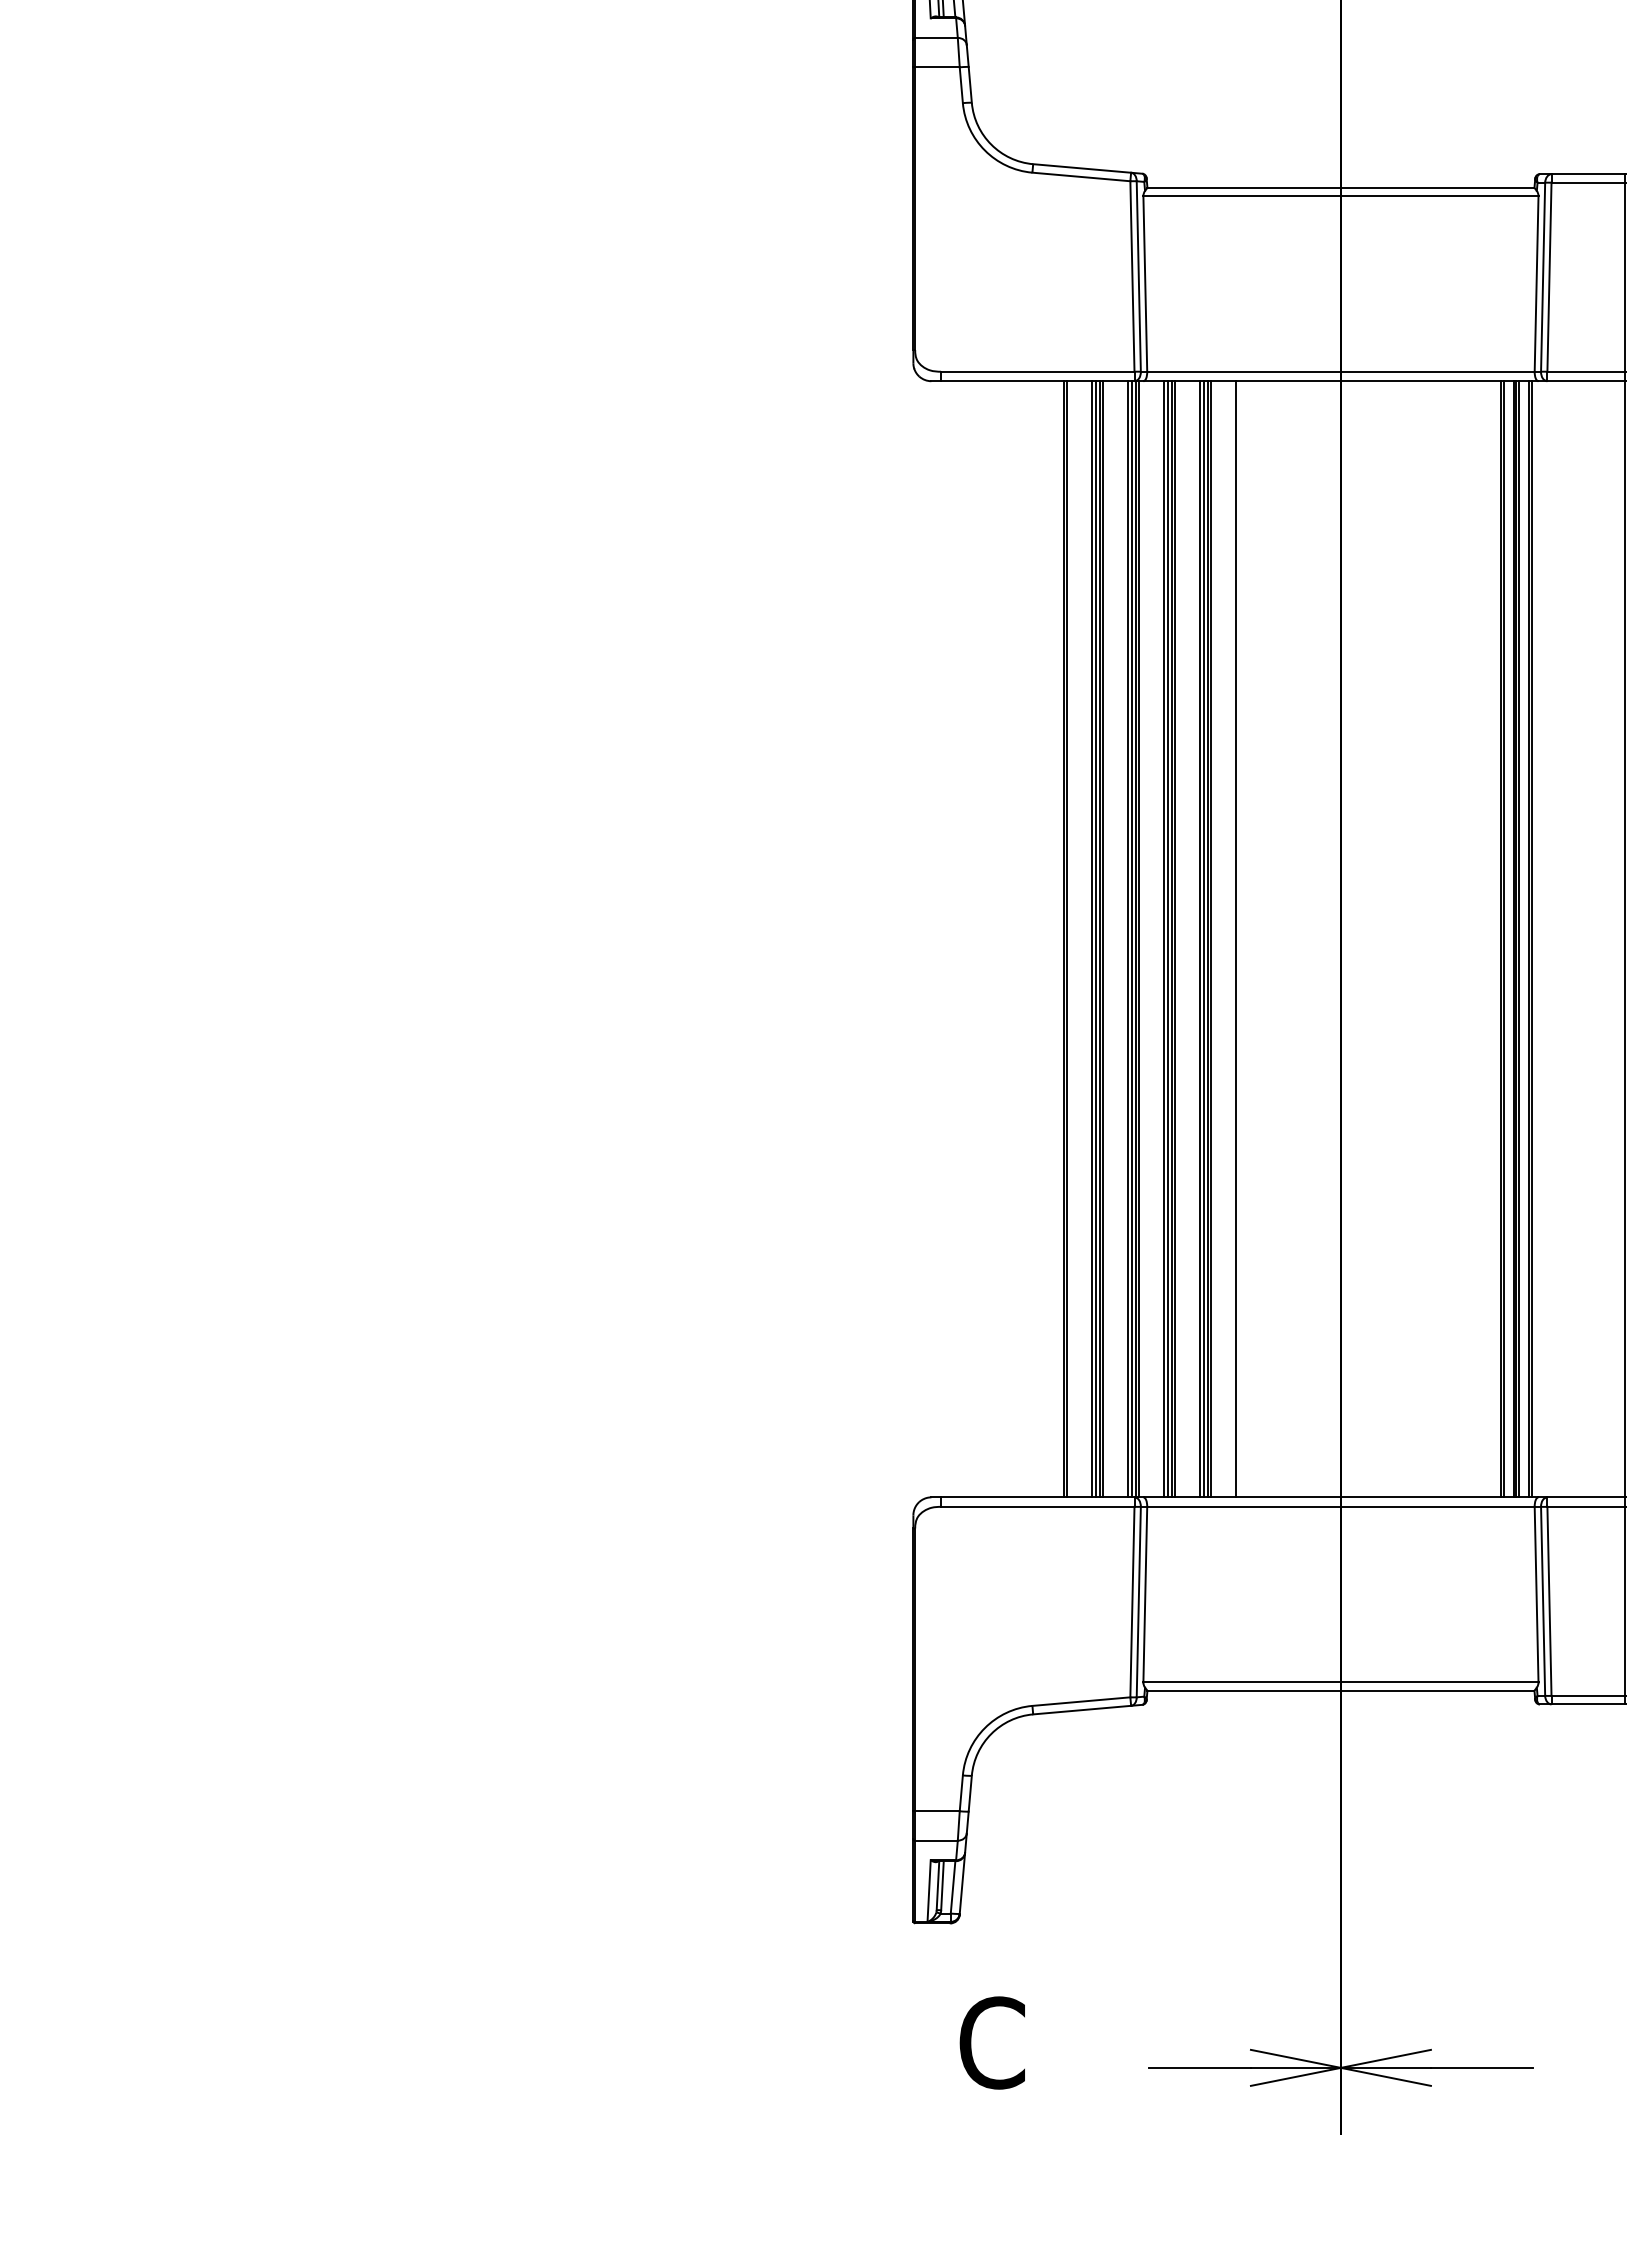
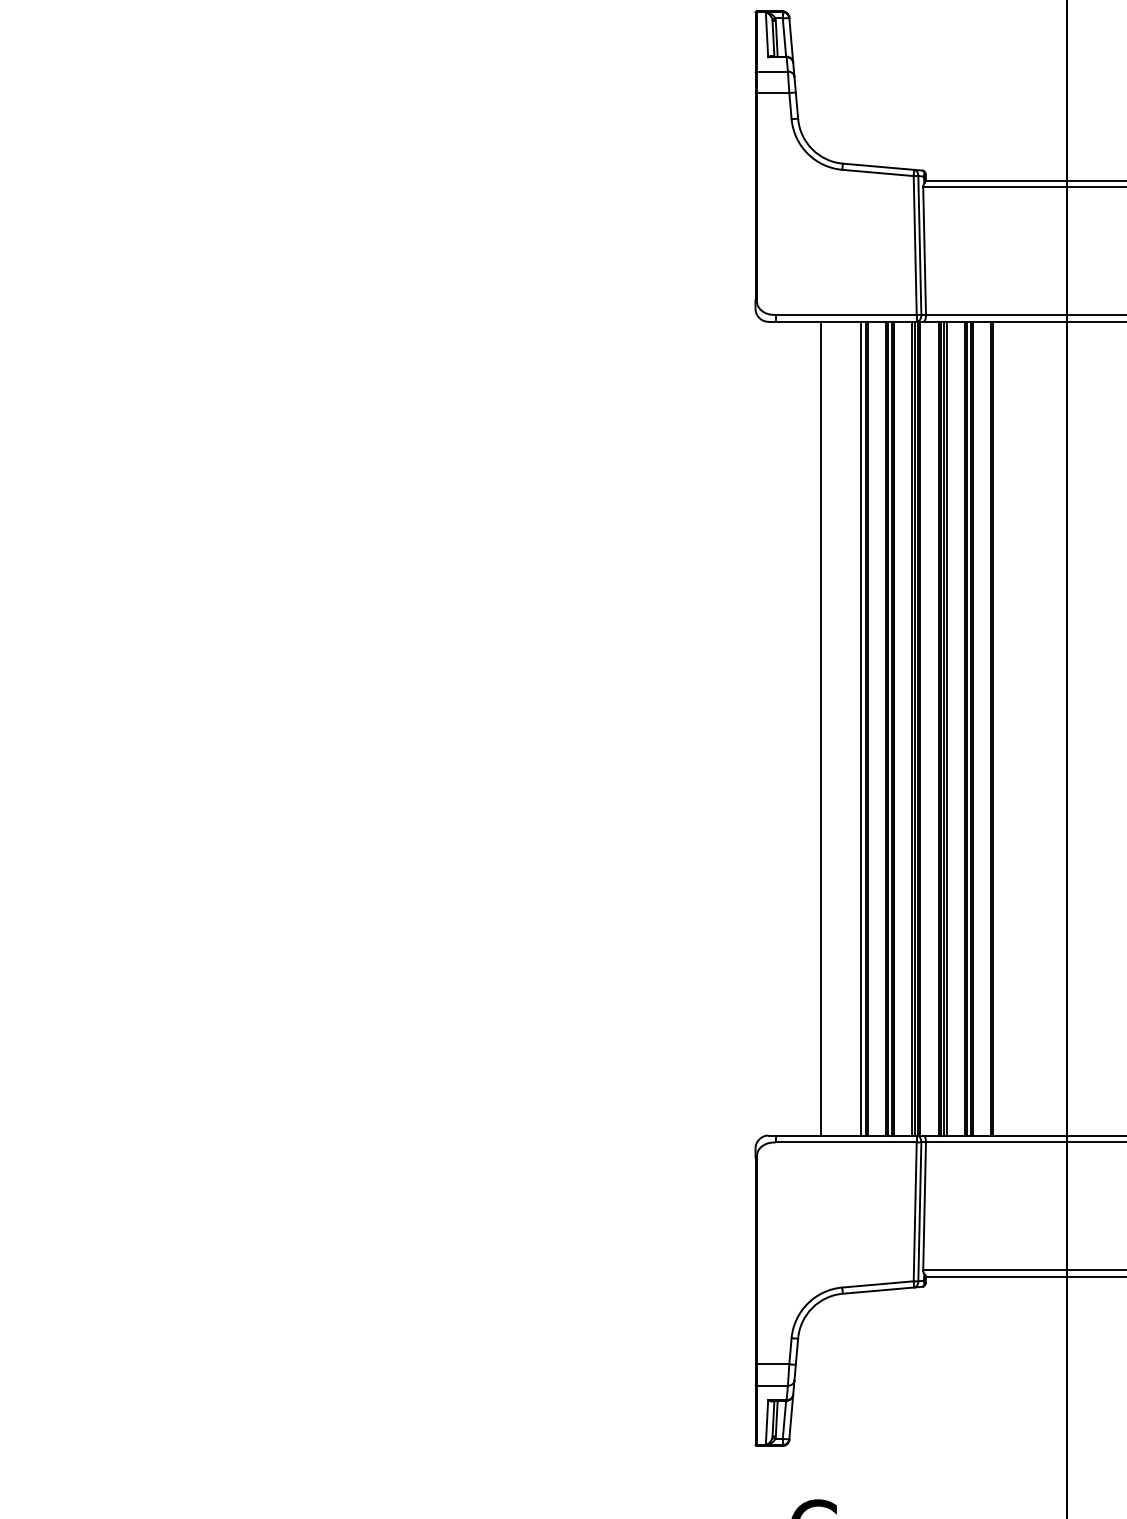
line: (1003, 939) -> (821, 728), added
line: (1057, 939) -> (860, 728), added
line: (1239, 939) -> (993, 728), added

